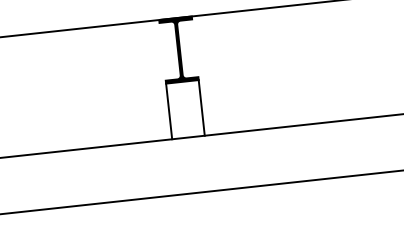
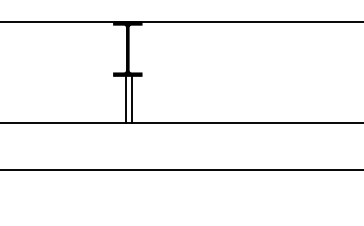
line: (201, 106) -> (131, 98), moved
line: (169, 110) -> (126, 98), moved

